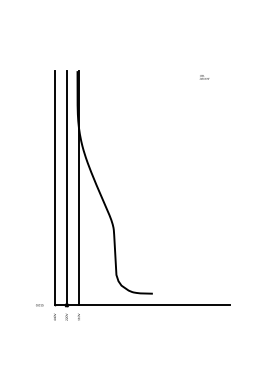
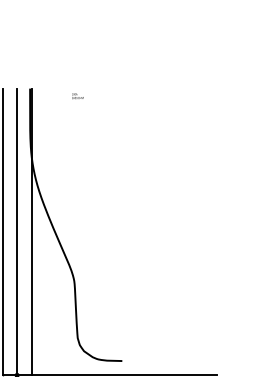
text: (204, 77) -> (77, 96), moved

